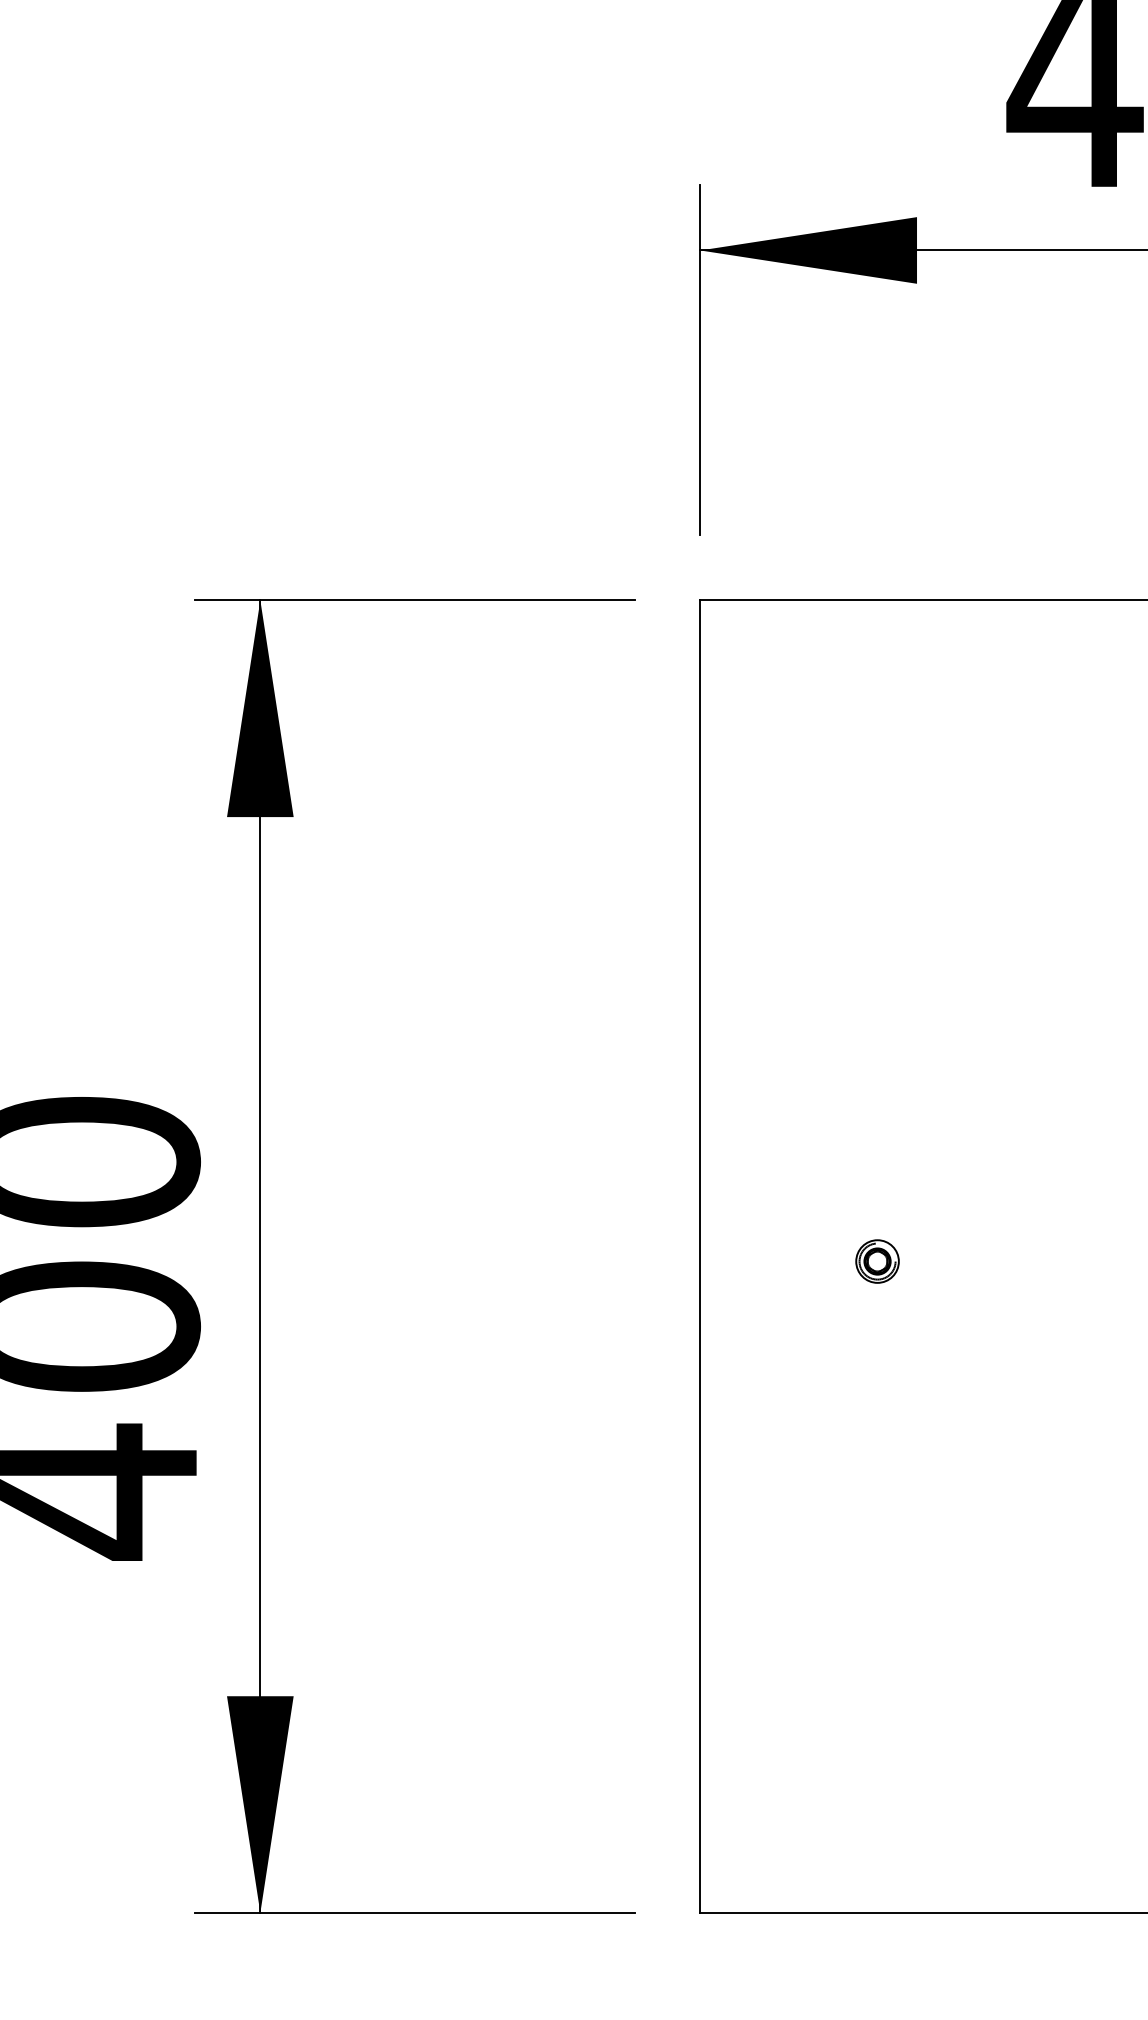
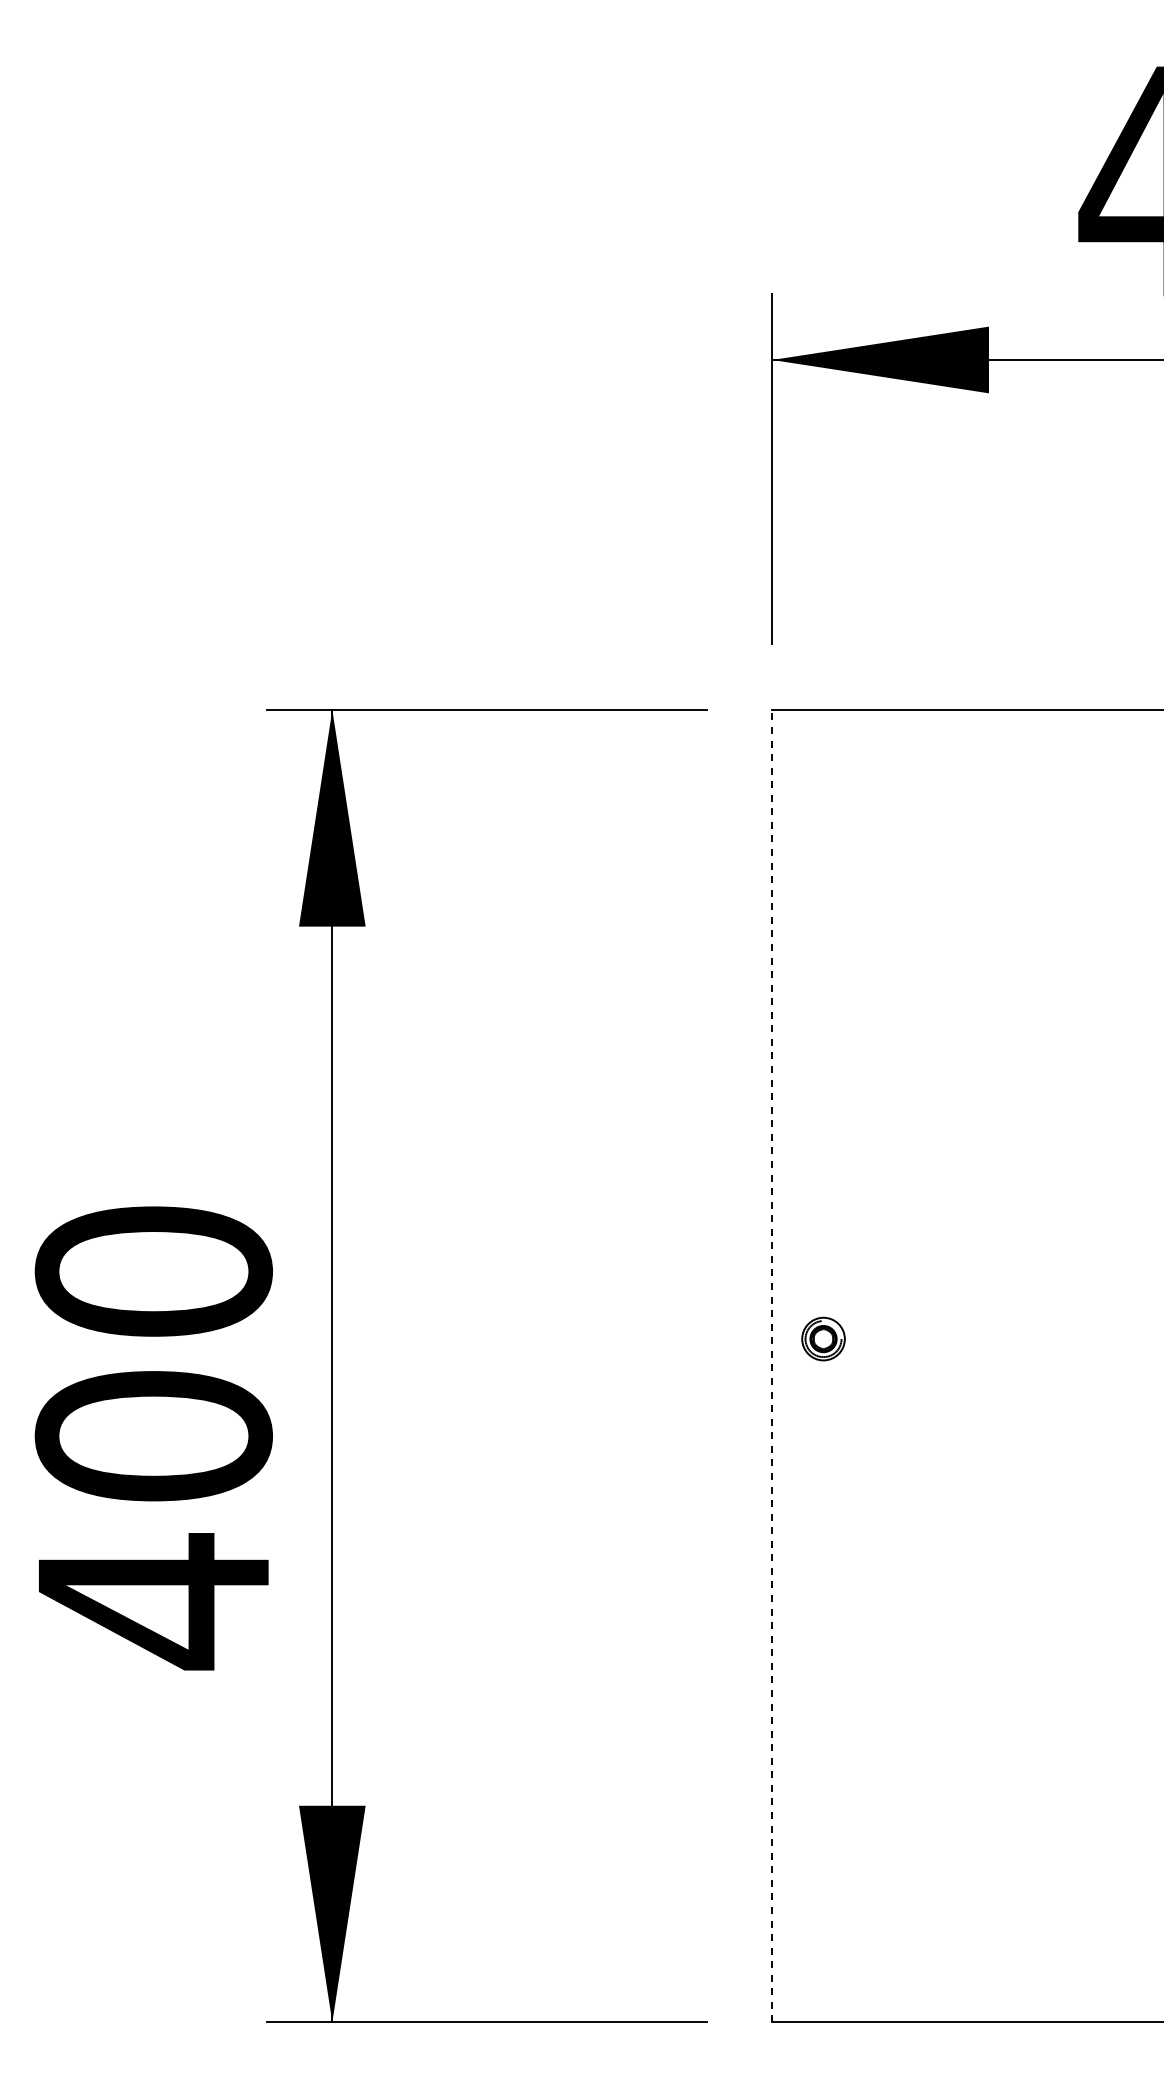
line: (700, 1255) -> (772, 1365), solid -> dashed
part: (877, 1260) -> (823, 1338), moved

